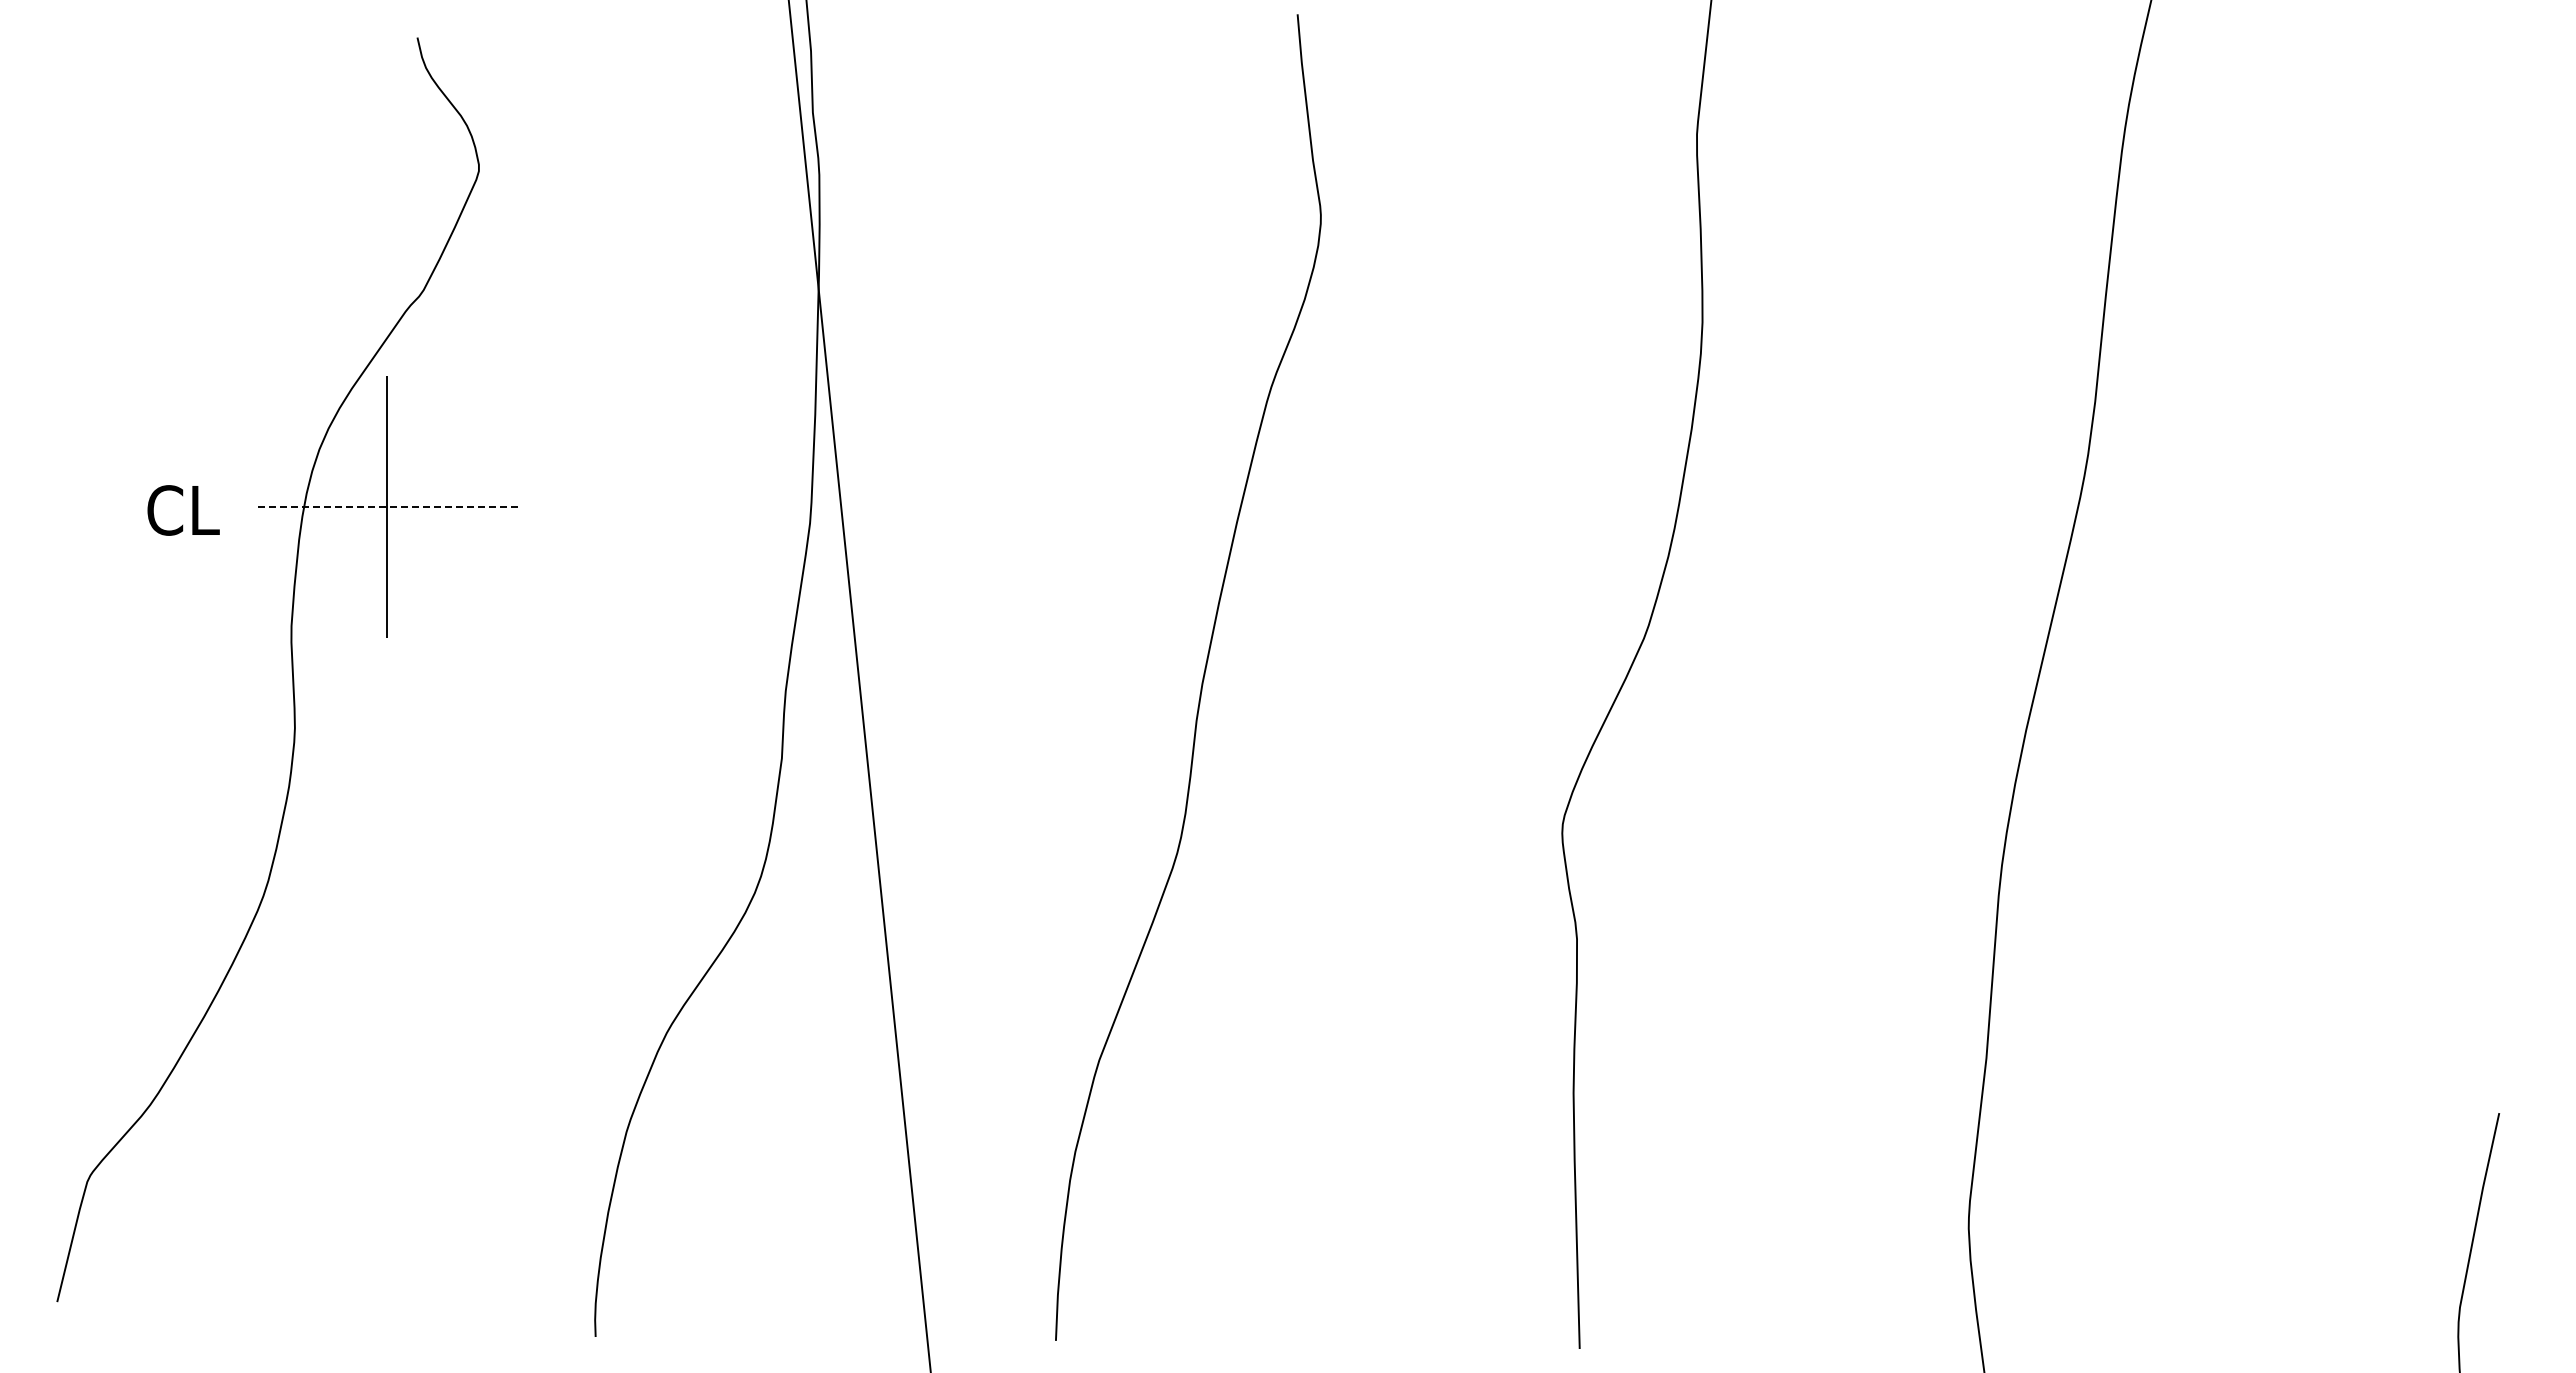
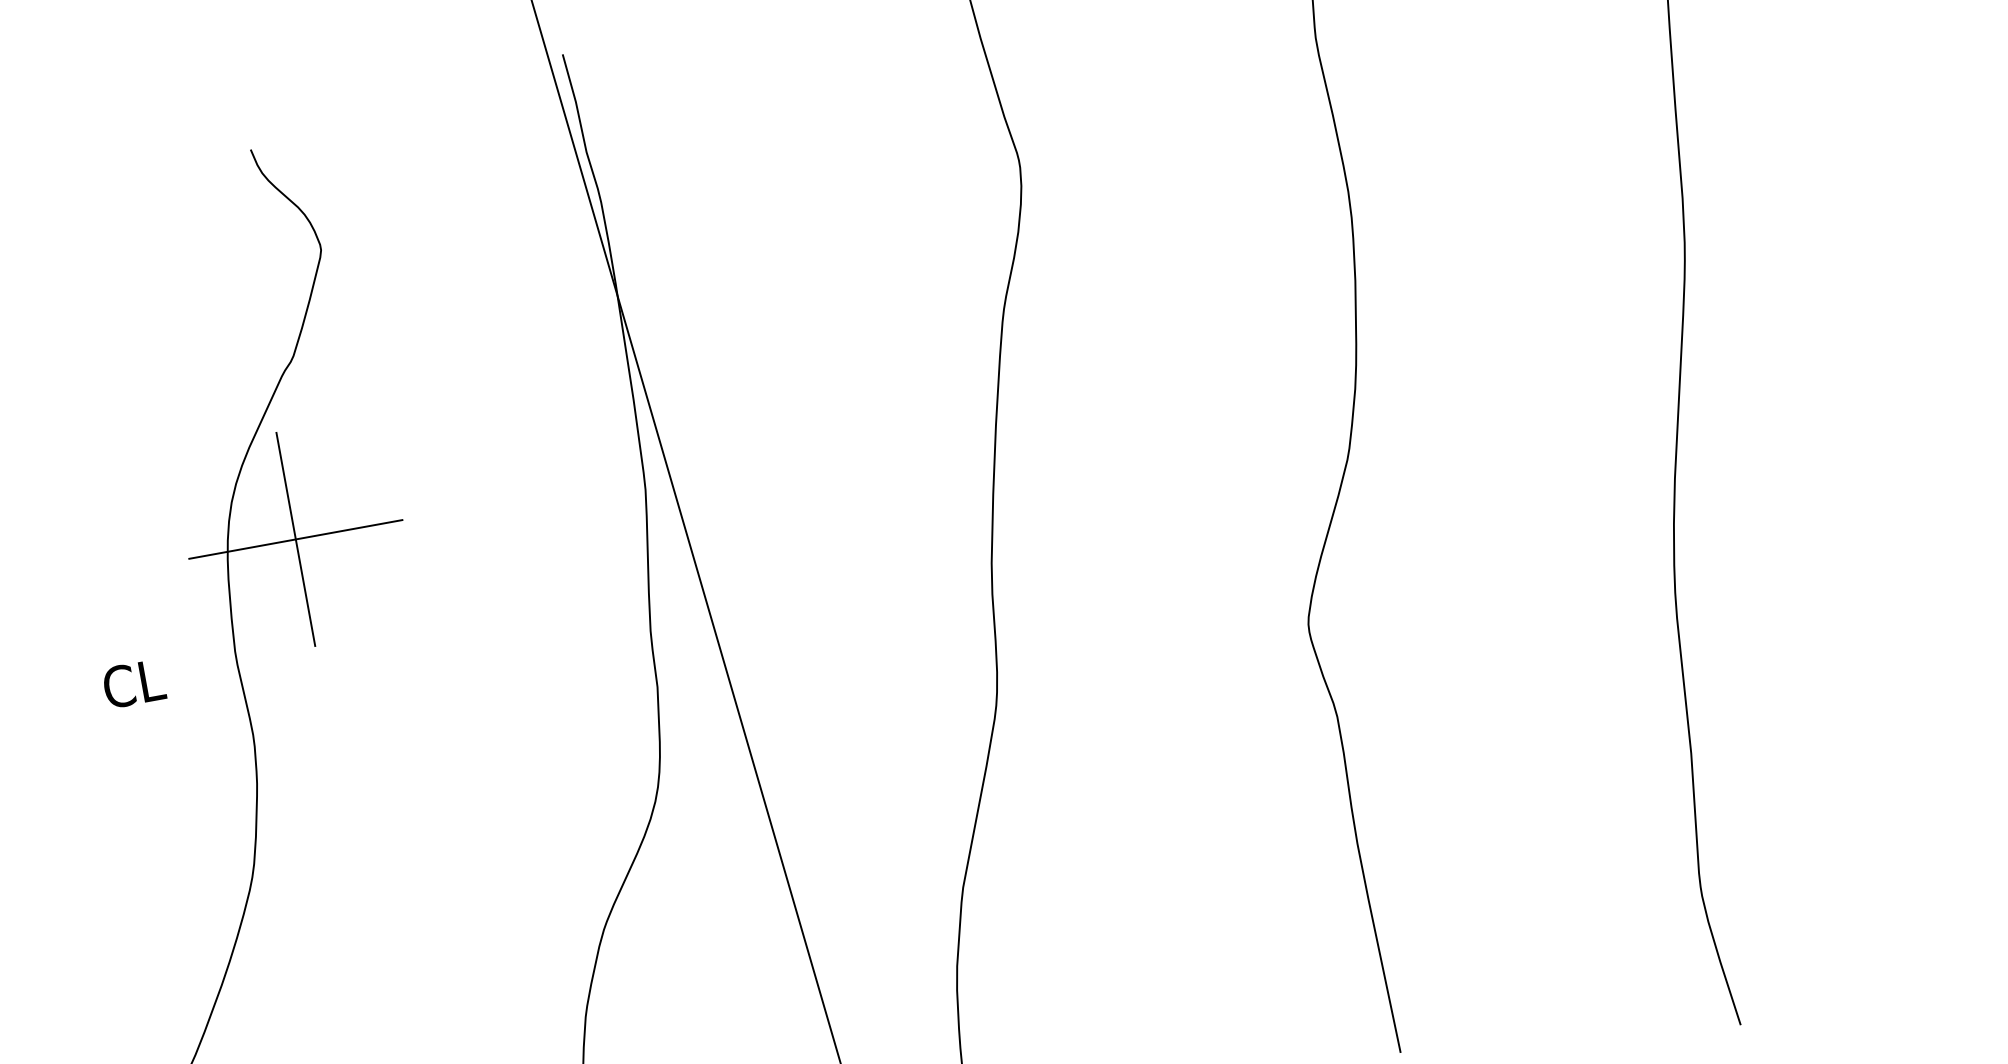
line: (387, 506) -> (296, 539), dashed -> solid
text: (183, 510) -> (134, 683), moved

